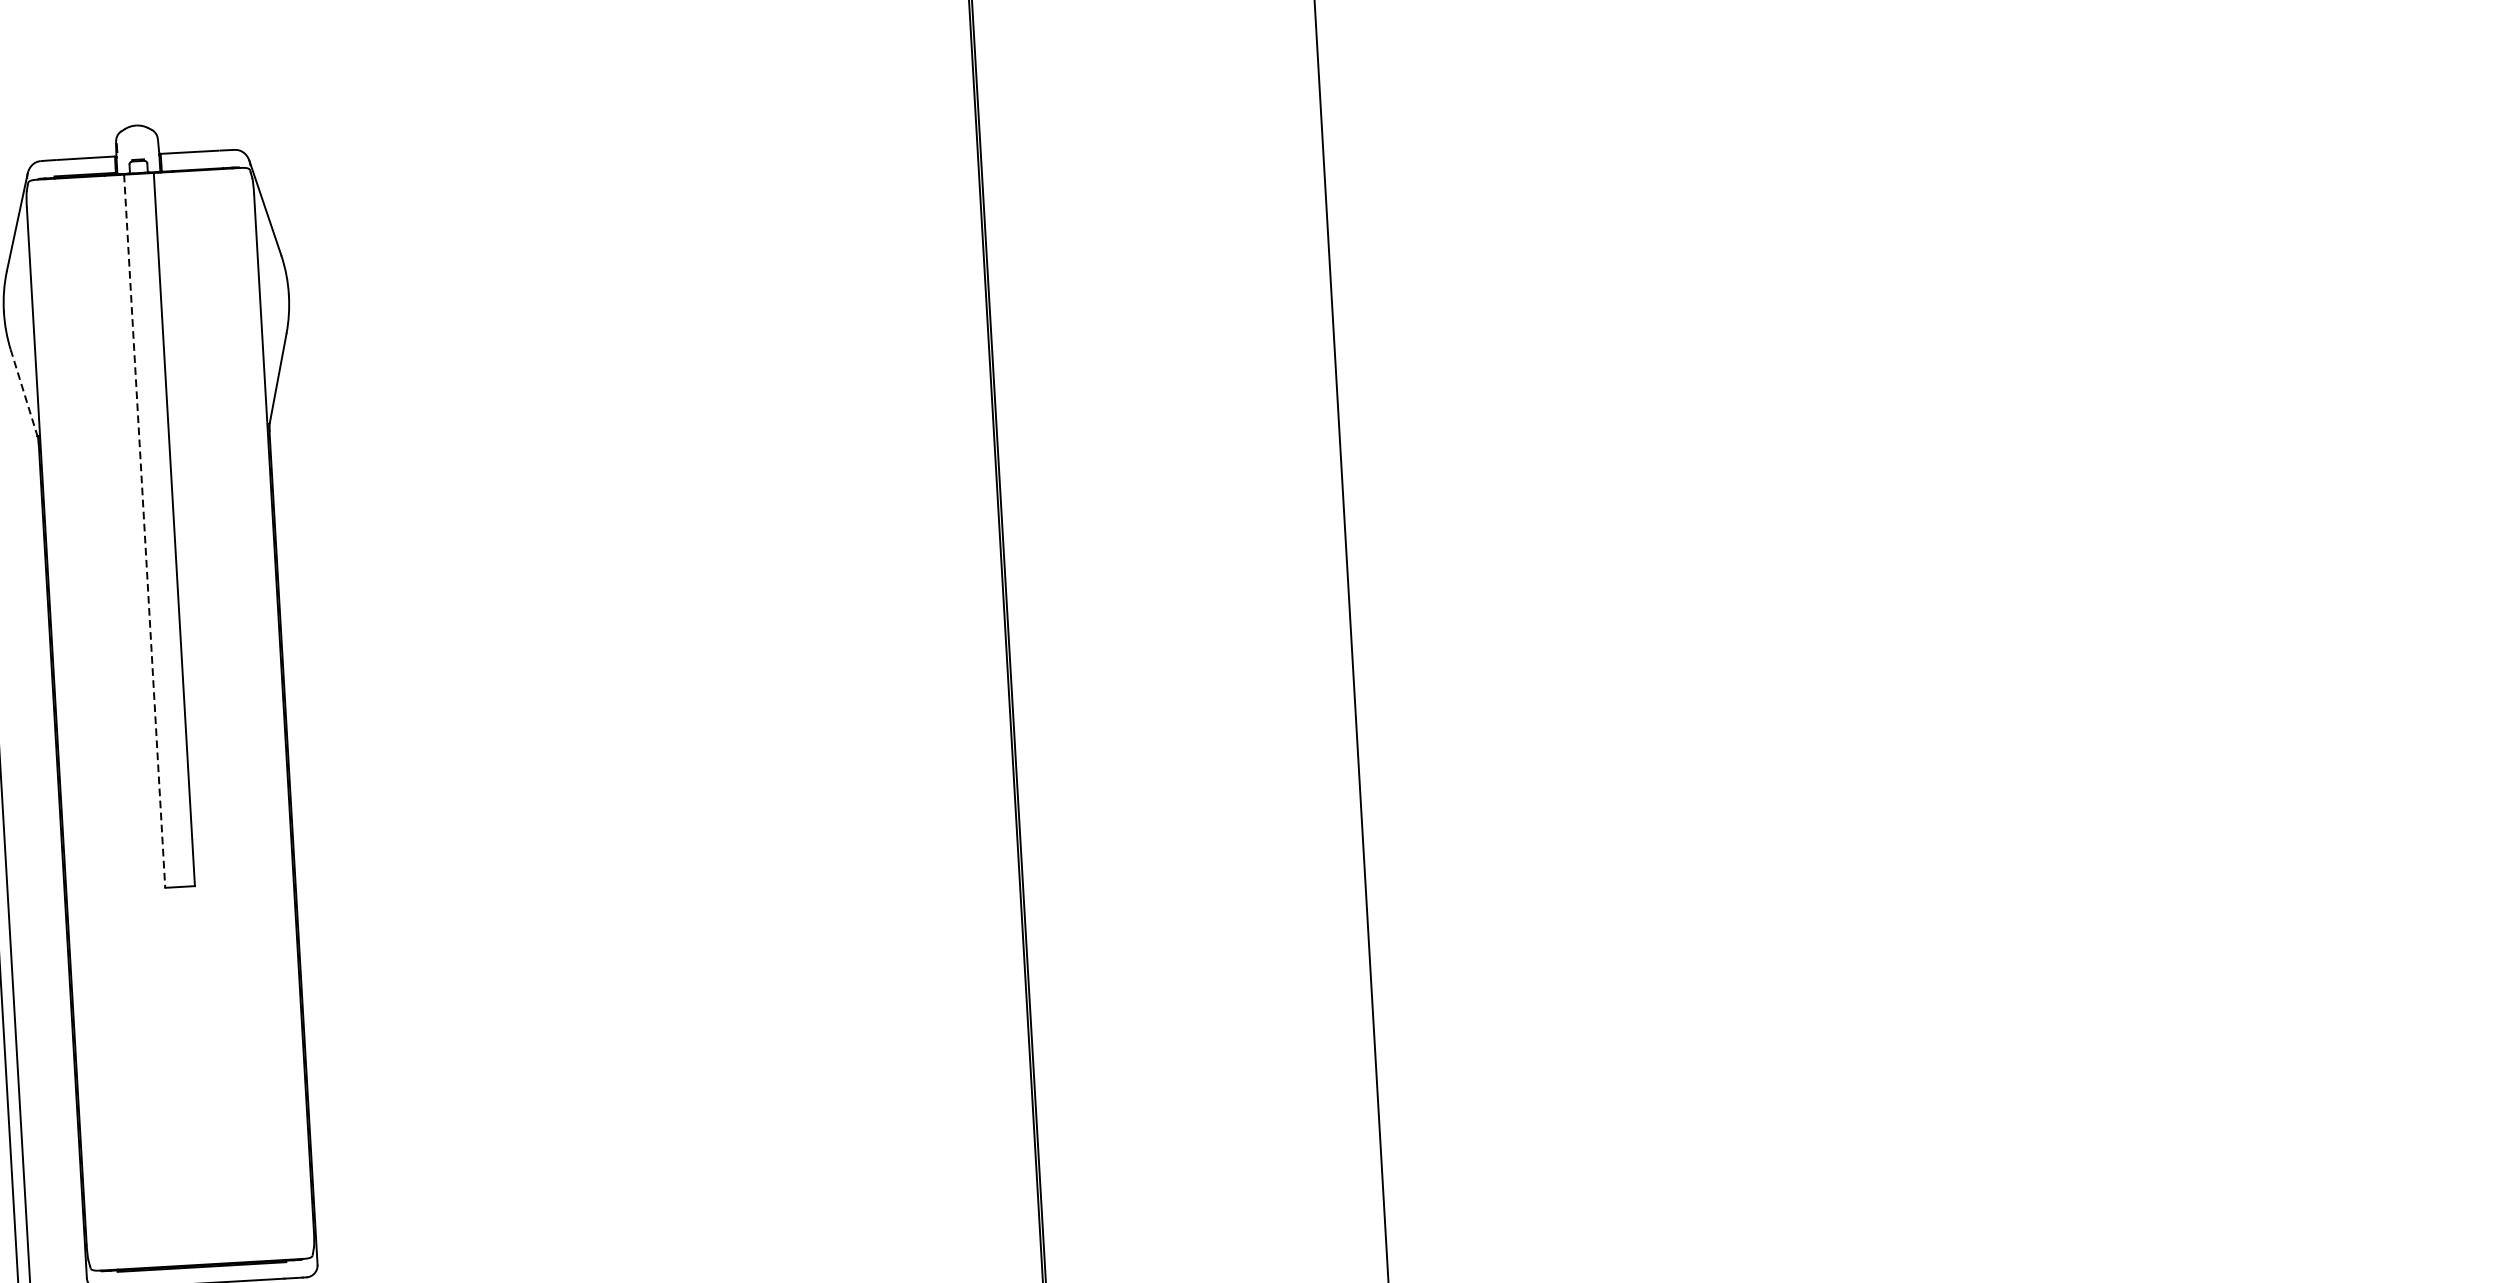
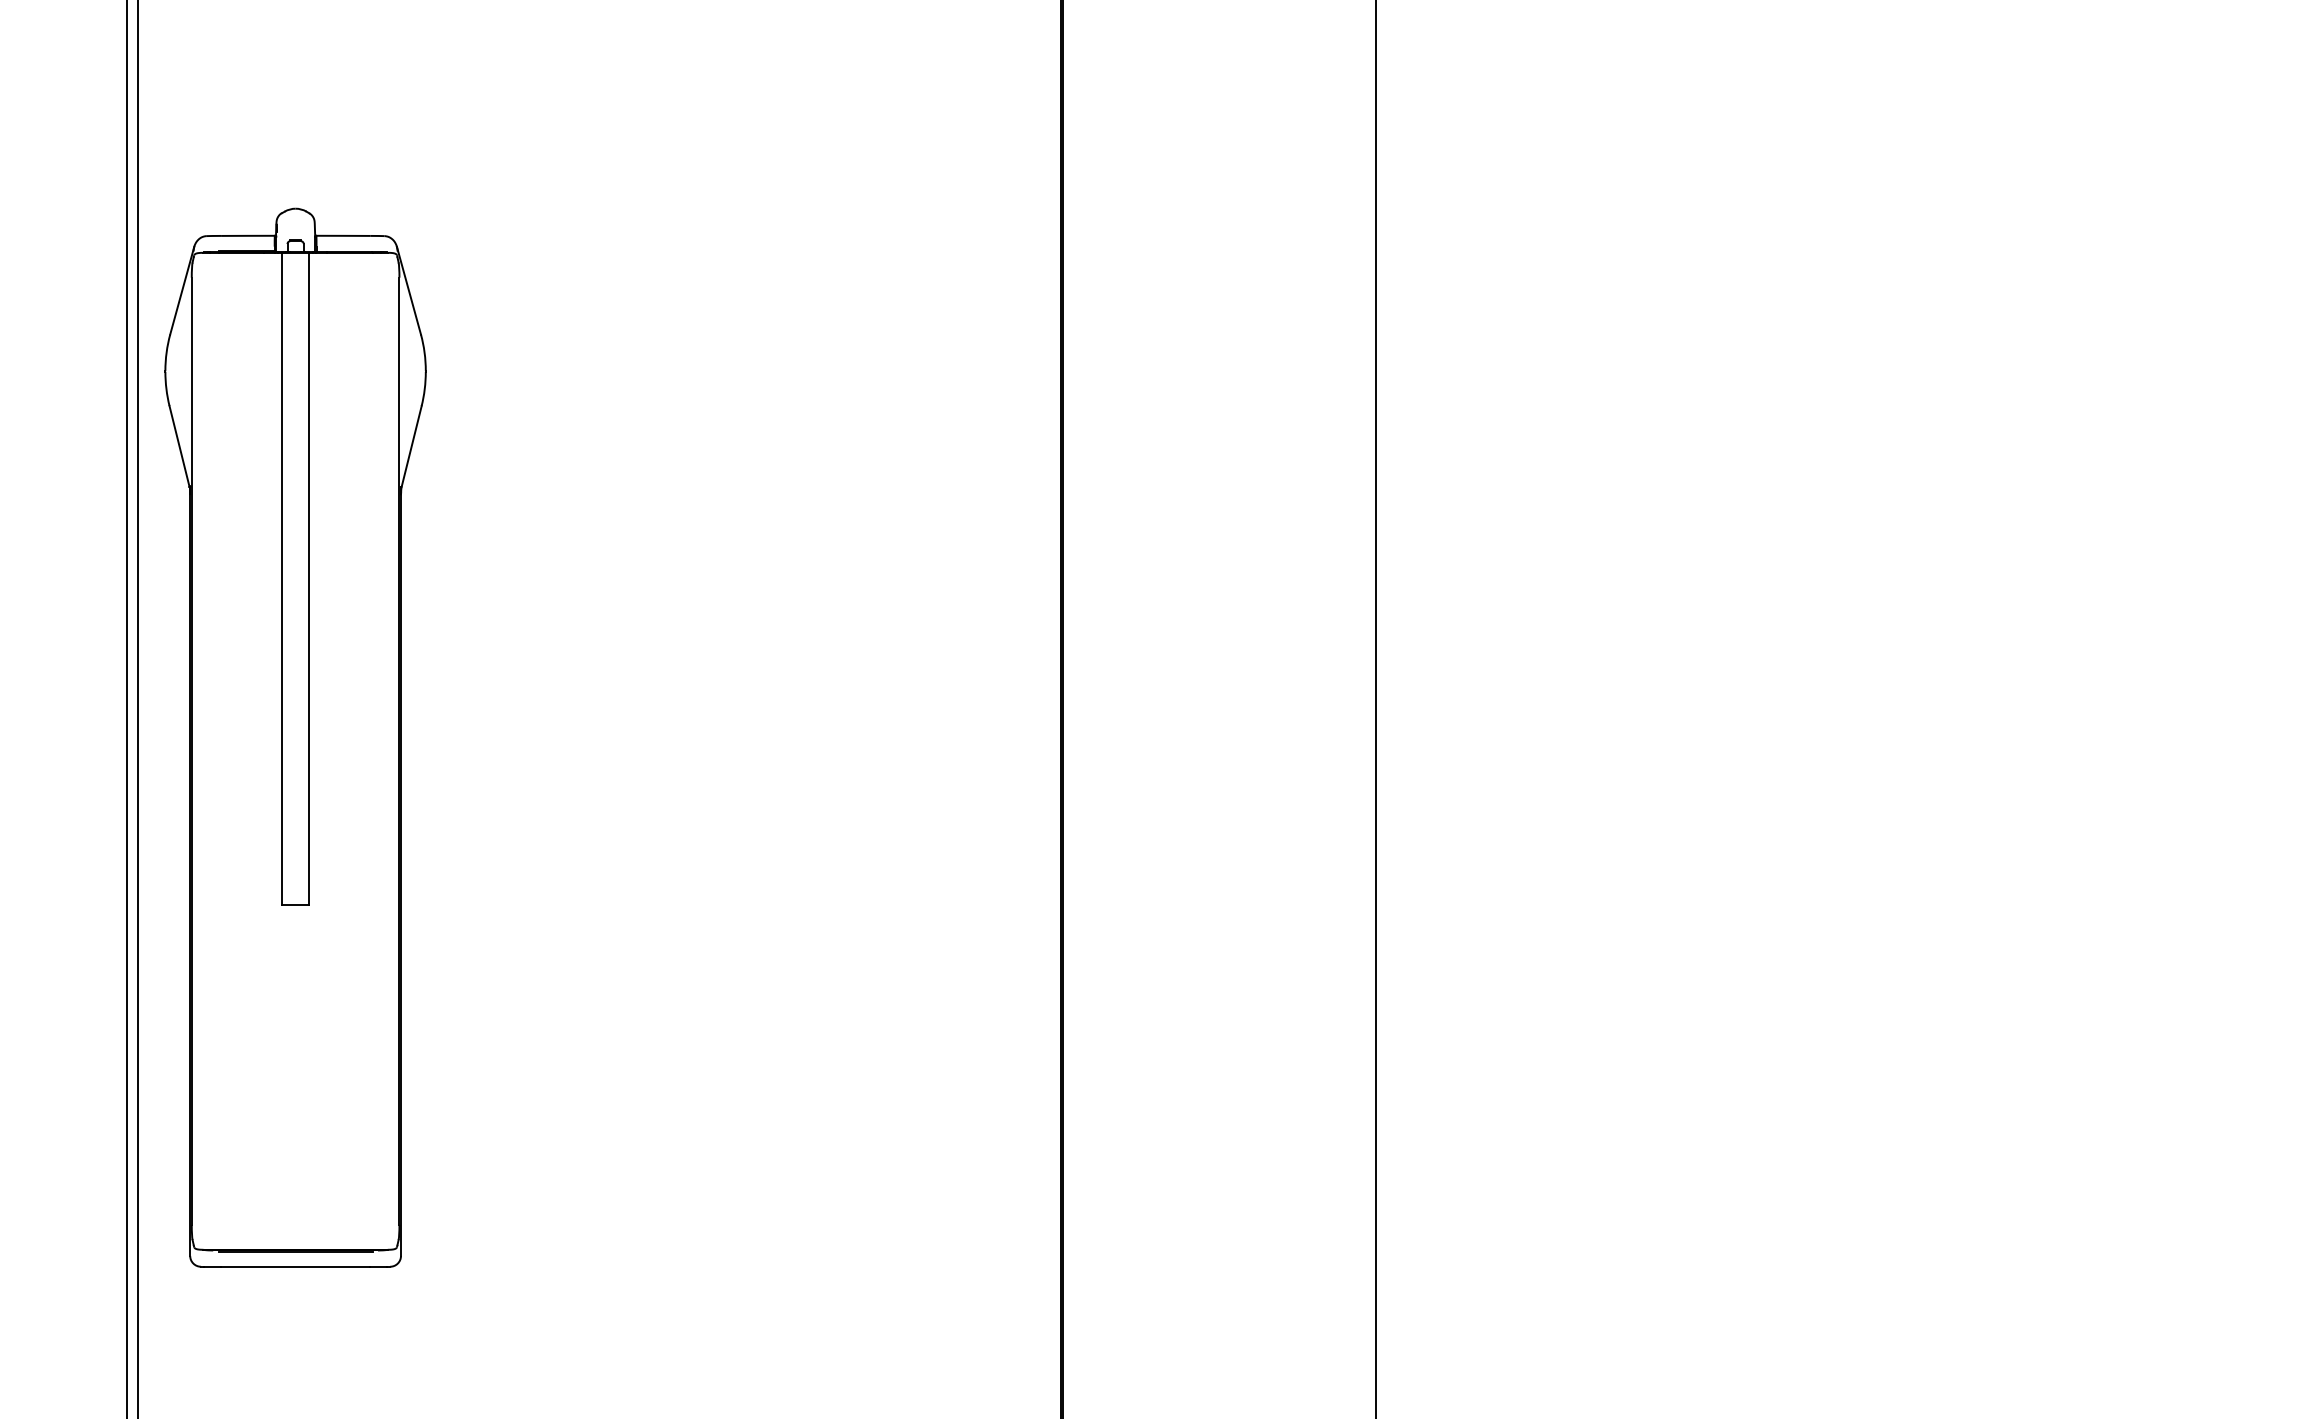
line: (24, 393) -> (179, 446), dashed -> solid
line: (145, 531) -> (282, 578), dashed -> solid

